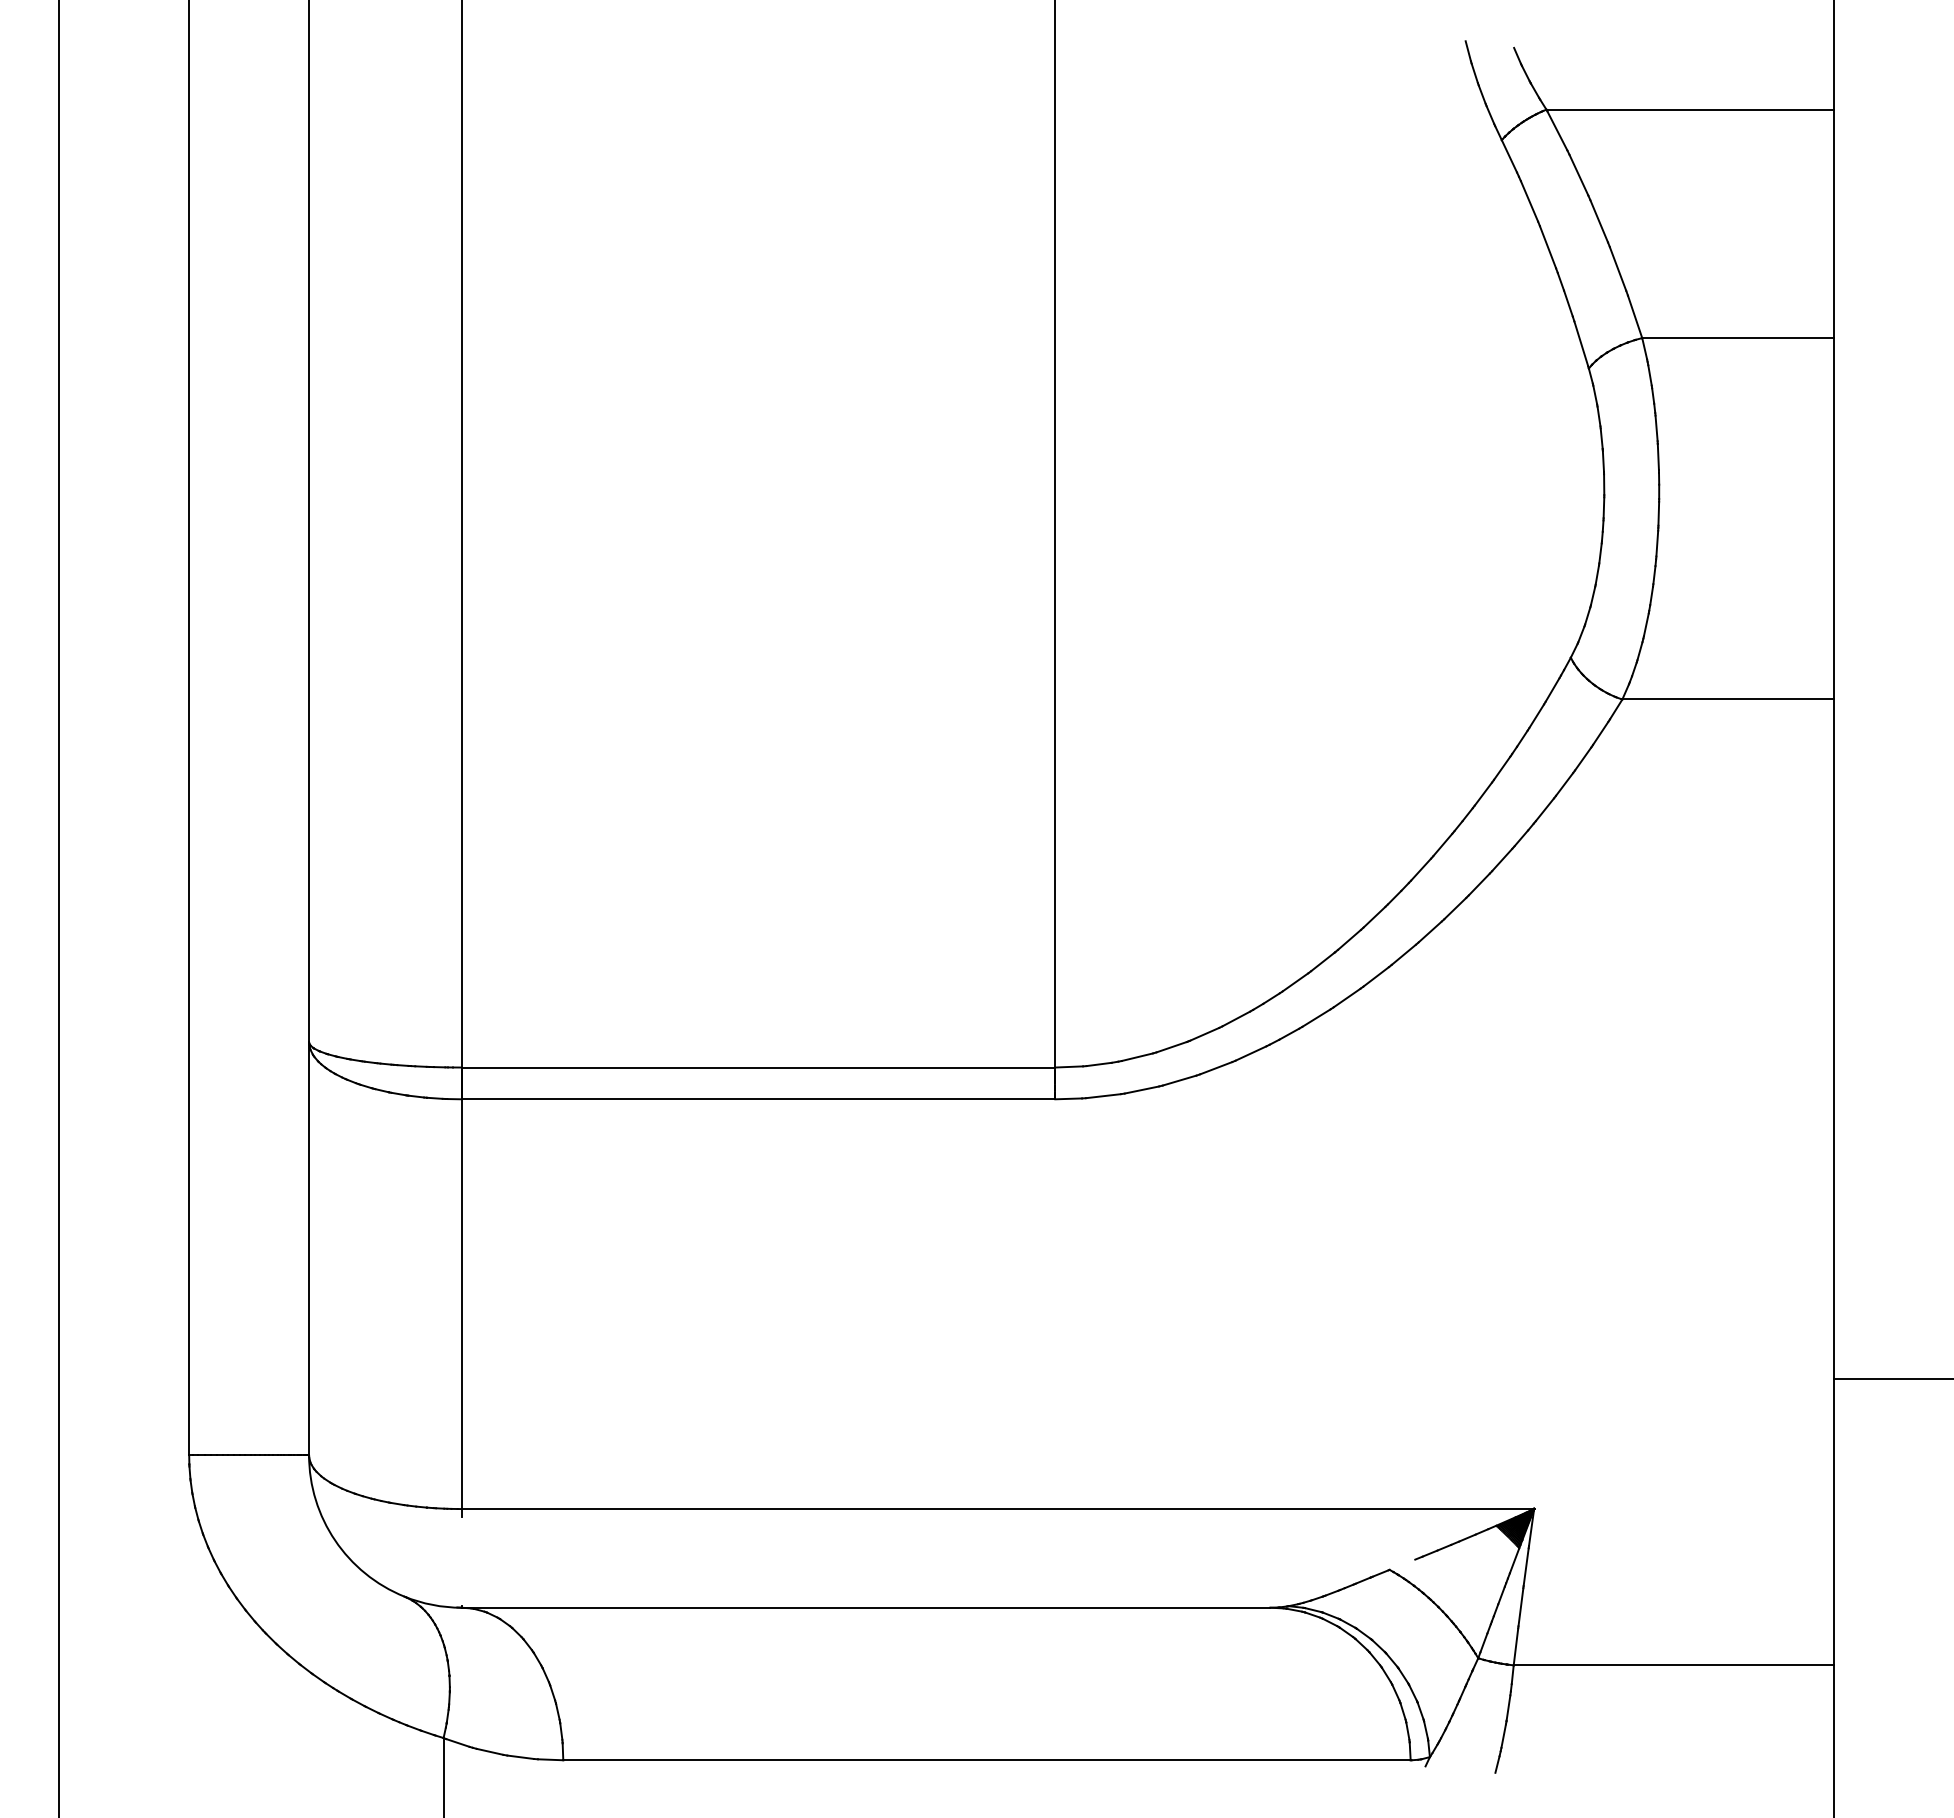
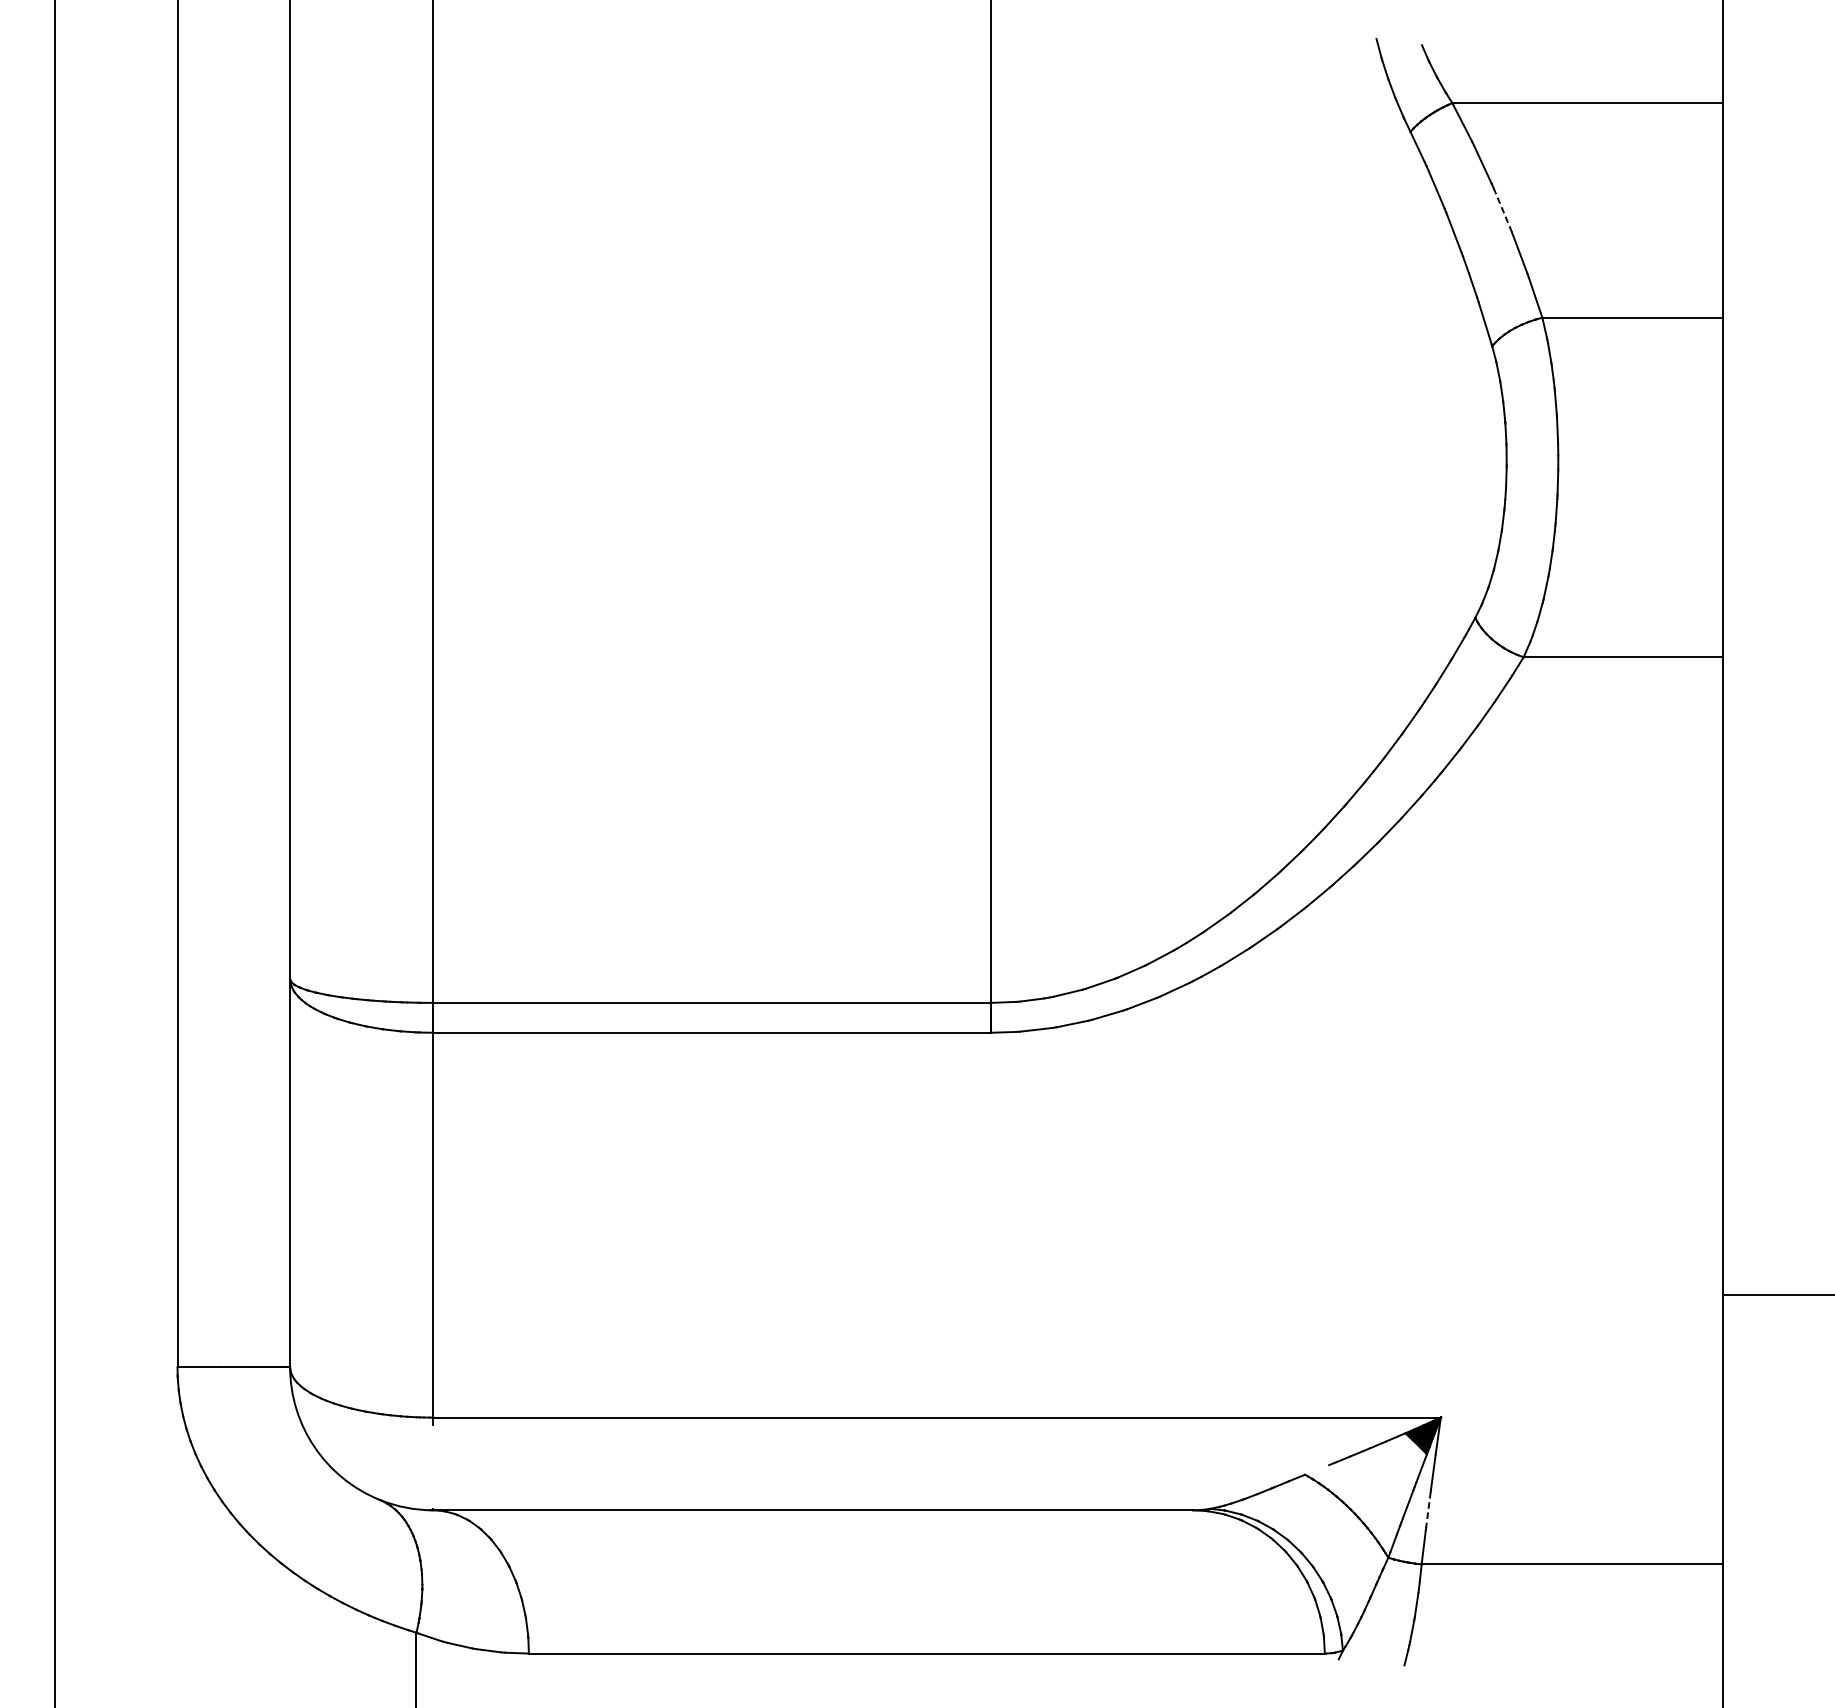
line: (1599, 221) -> (1502, 208), solid -> dashed
line: (1520, 1607) -> (1428, 1510), solid -> dashed

